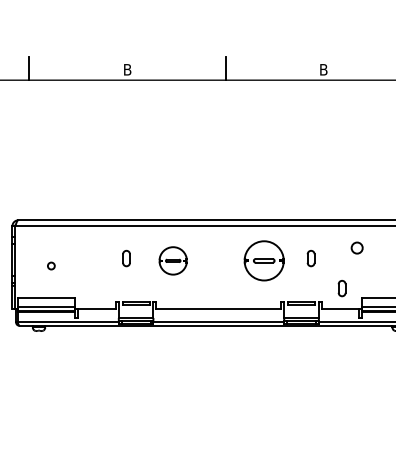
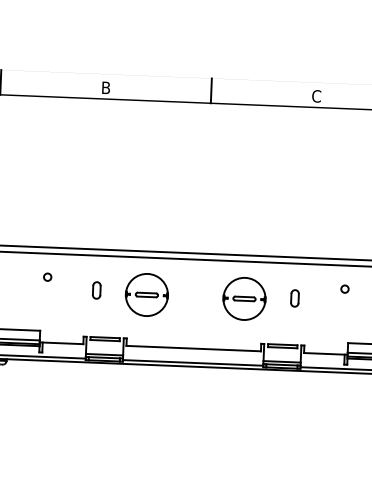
text: (323, 69) -> (316, 96), B -> C
circle: (357, 247) -> (345, 288), size x0.62
part: (172, 260) -> (146, 294), size x1.43
circle: (51, 265) -> (47, 276), moved
part: (341, 288) -> (326, 331), removed

